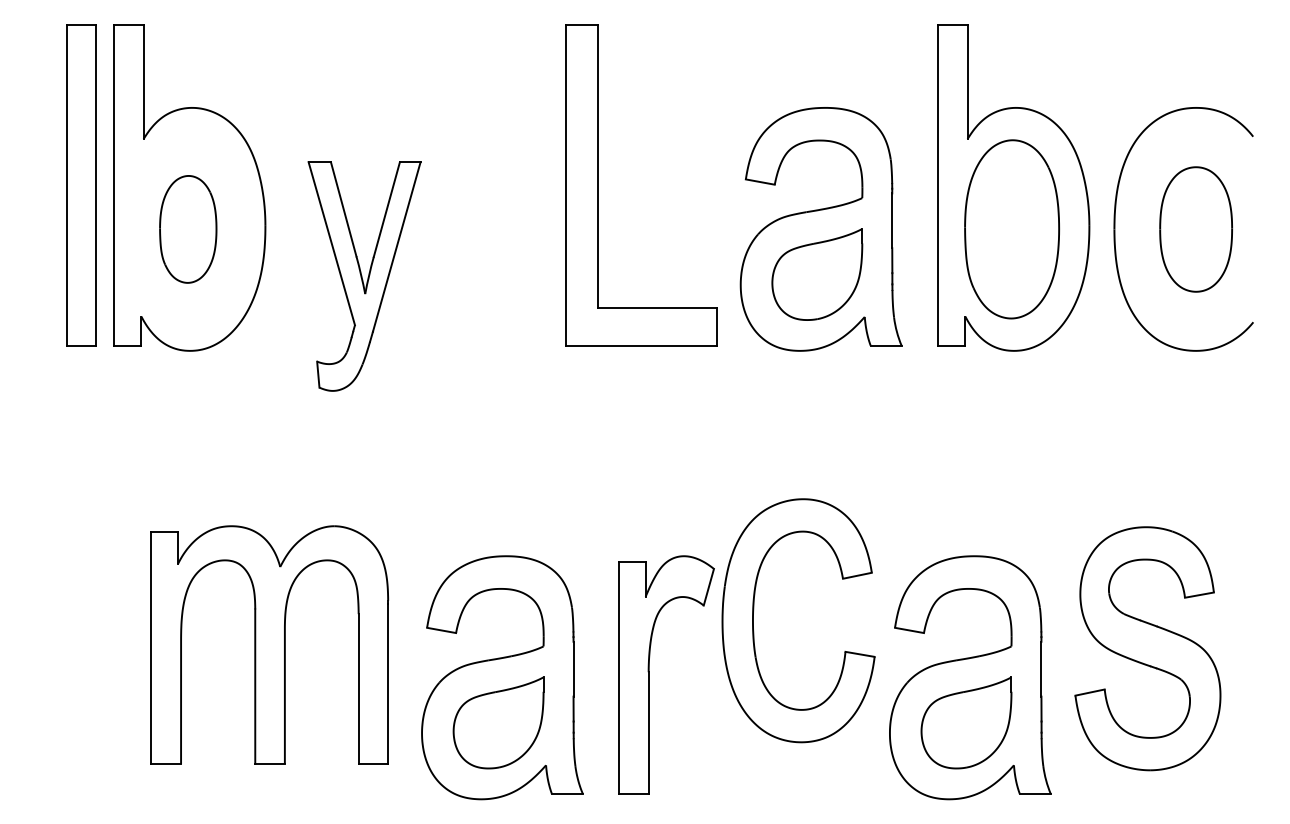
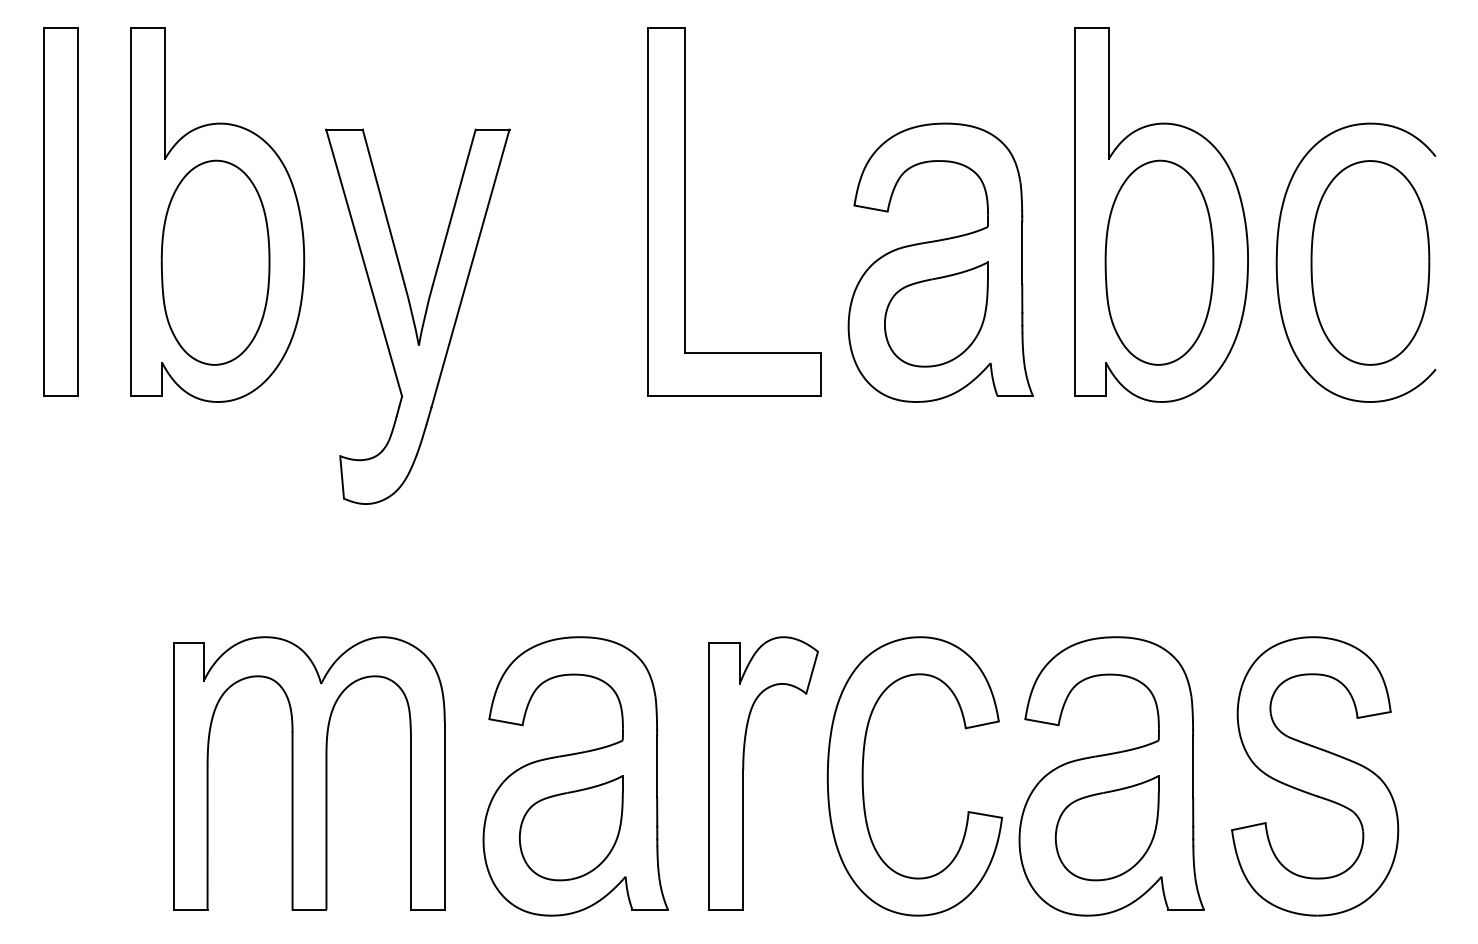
part: (81, 185) -> (61, 212), moved
part: (188, 229) -> (216, 262), size x1.67
part: (1195, 229) -> (1369, 262), size x1.43
part: (364, 276) -> (417, 316), size x1.43
part: (753, 620) -> (863, 776), moved
part: (269, 644) -> (308, 772), moved
part: (1147, 648) -> (1314, 776), moved

